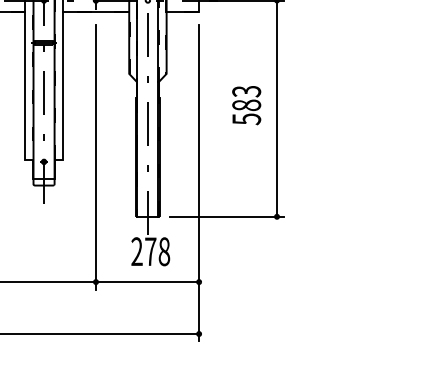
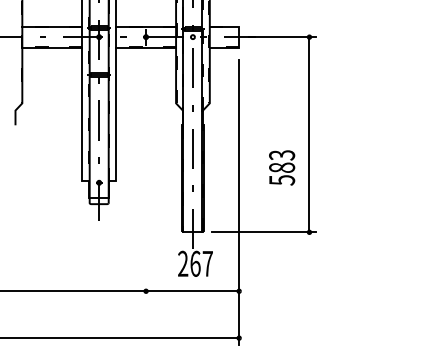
text: (247, 105) -> (282, 167), moved
line: (96, 157) -> (146, 178), removed
text: (157, 251) -> (201, 263), 278 -> 267

